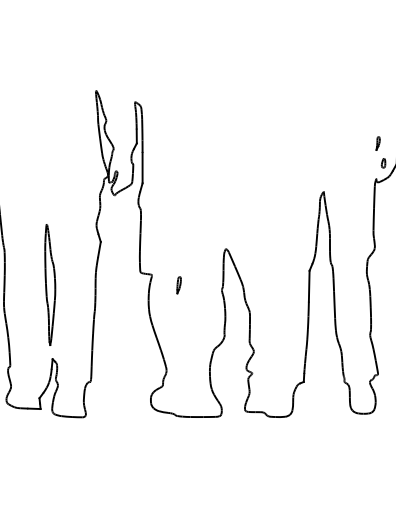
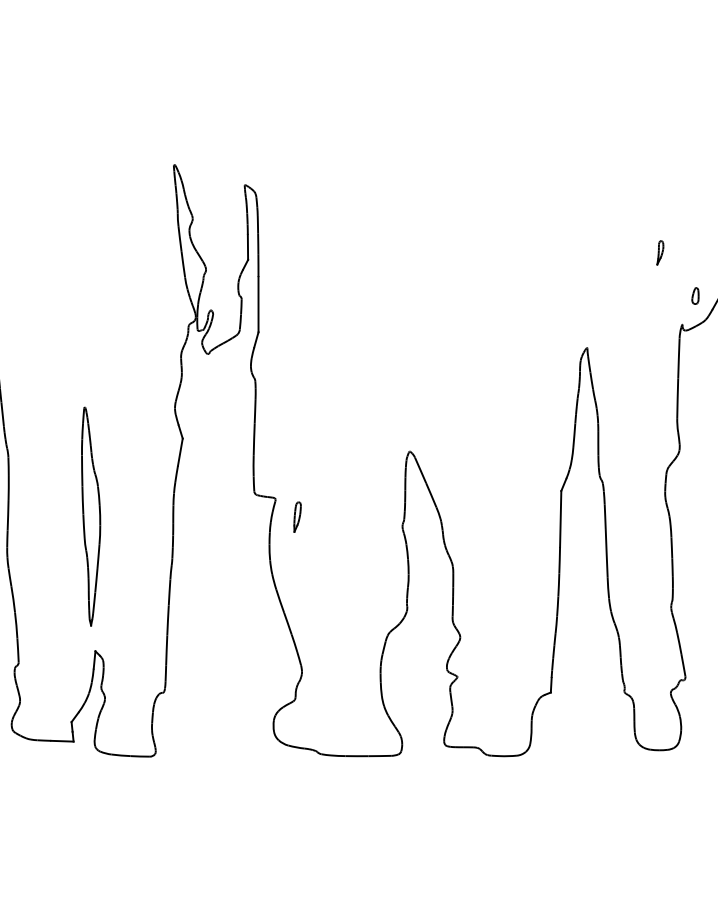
part: (377, 143) -> (659, 252), moved
part: (178, 285) -> (296, 517), moved

